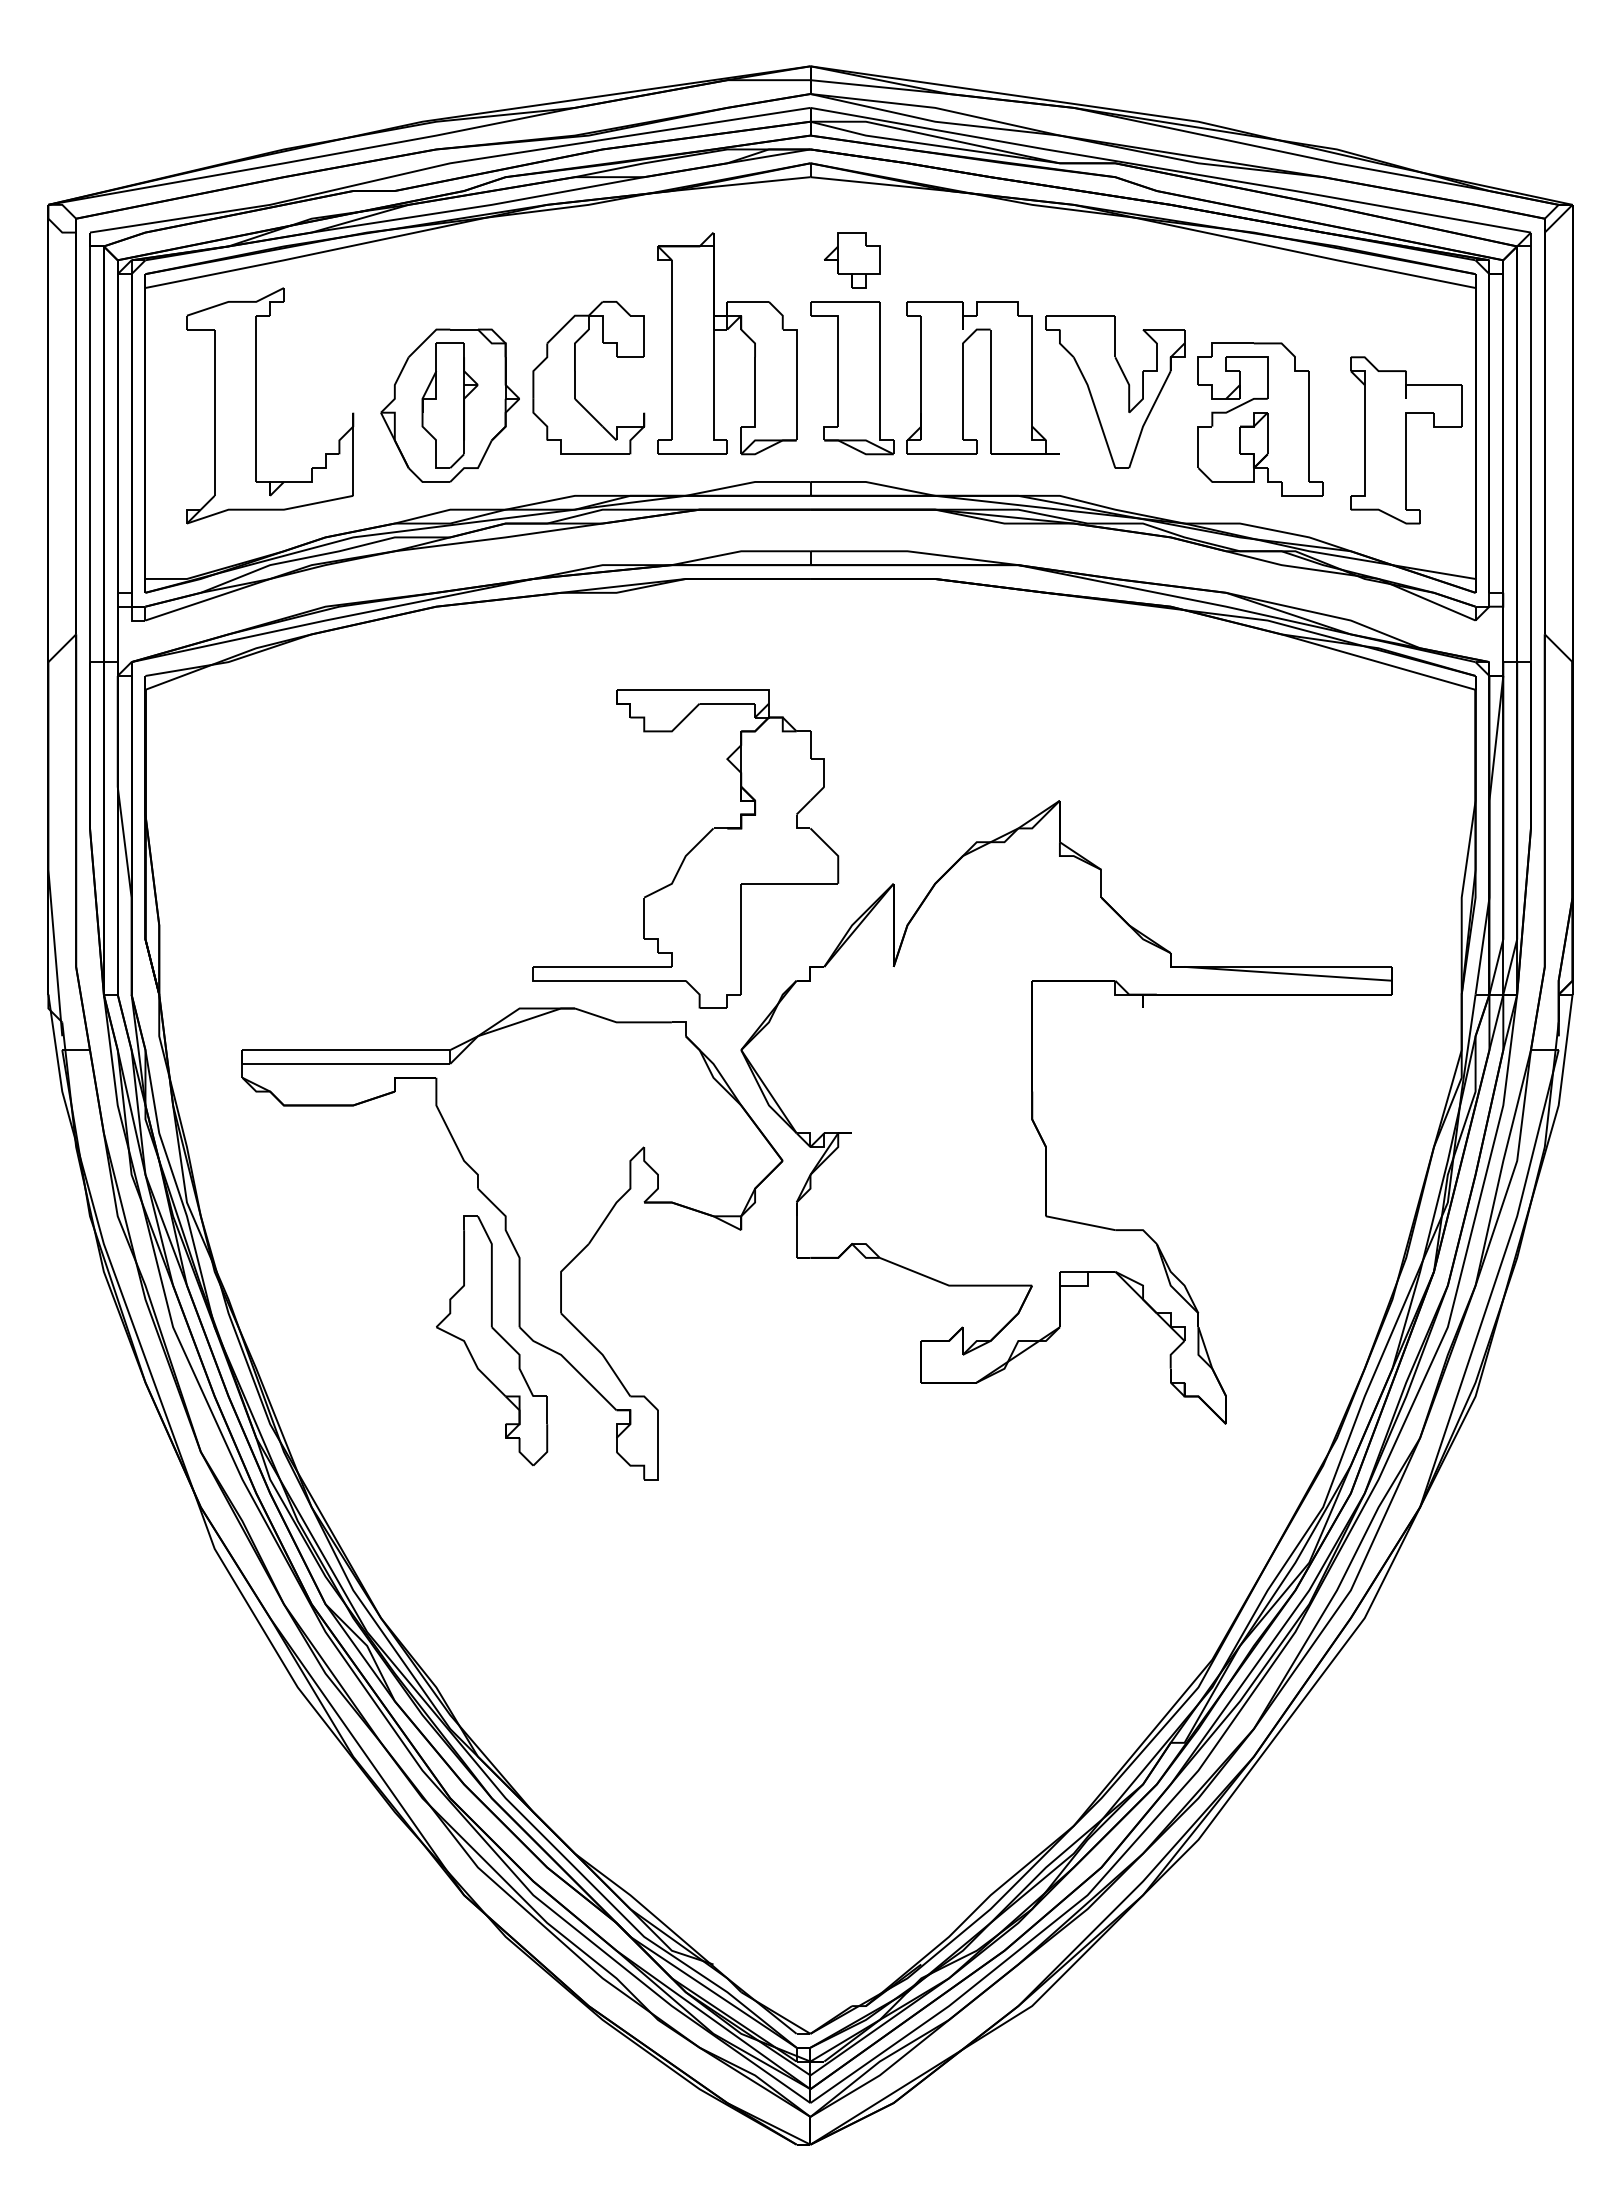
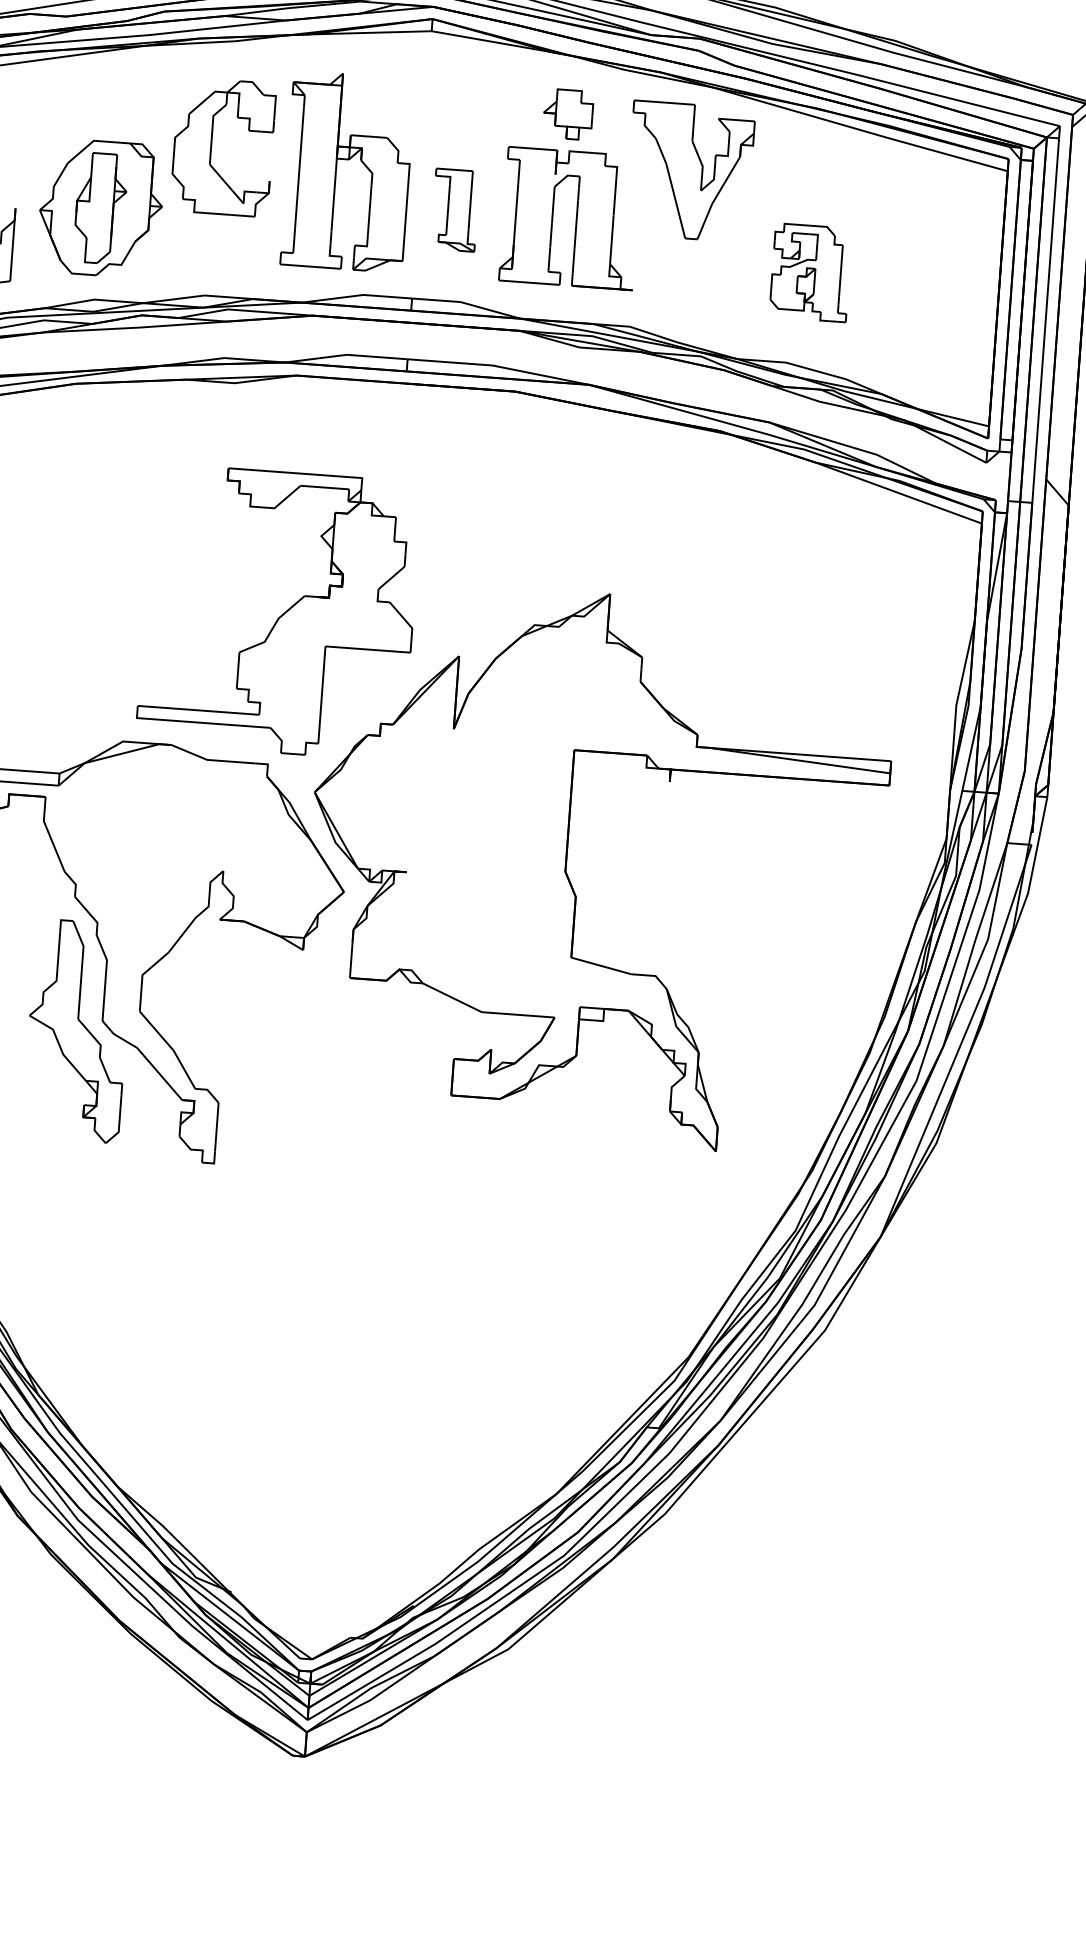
part: (852, 260) -> (568, 114), moved
part: (575, 377) -> (211, 145), moved
part: (852, 378) -> (455, 210), size x0.6
part: (1115, 391) -> (690, 171), moved
part: (1260, 419) -> (810, 272), size x0.7
part: (1406, 440) -> (937, 300), removed

